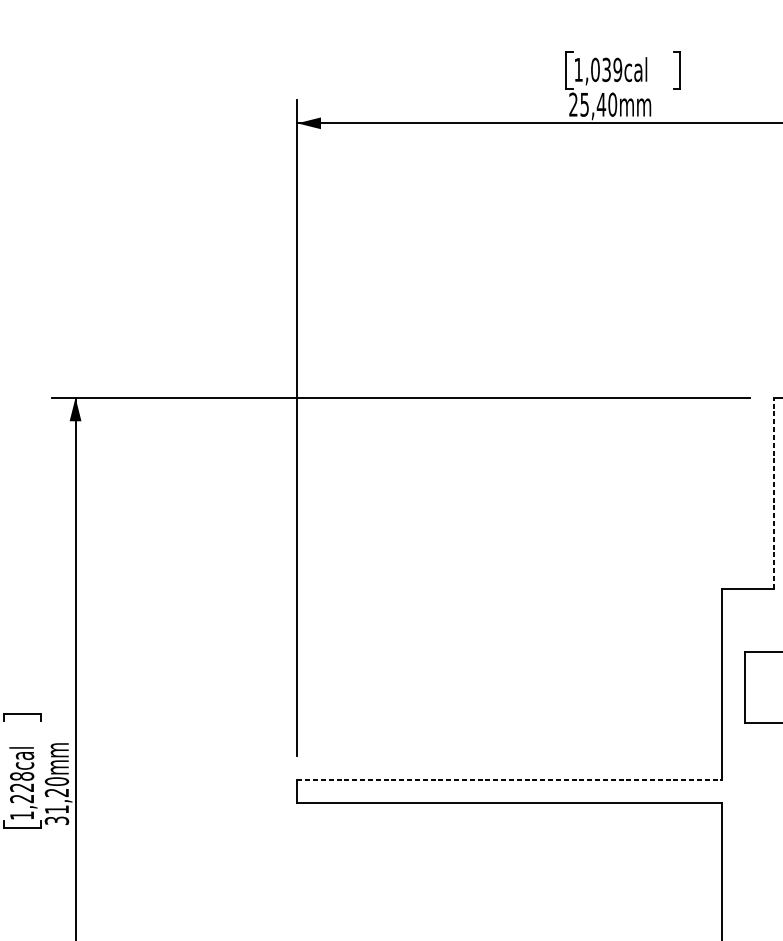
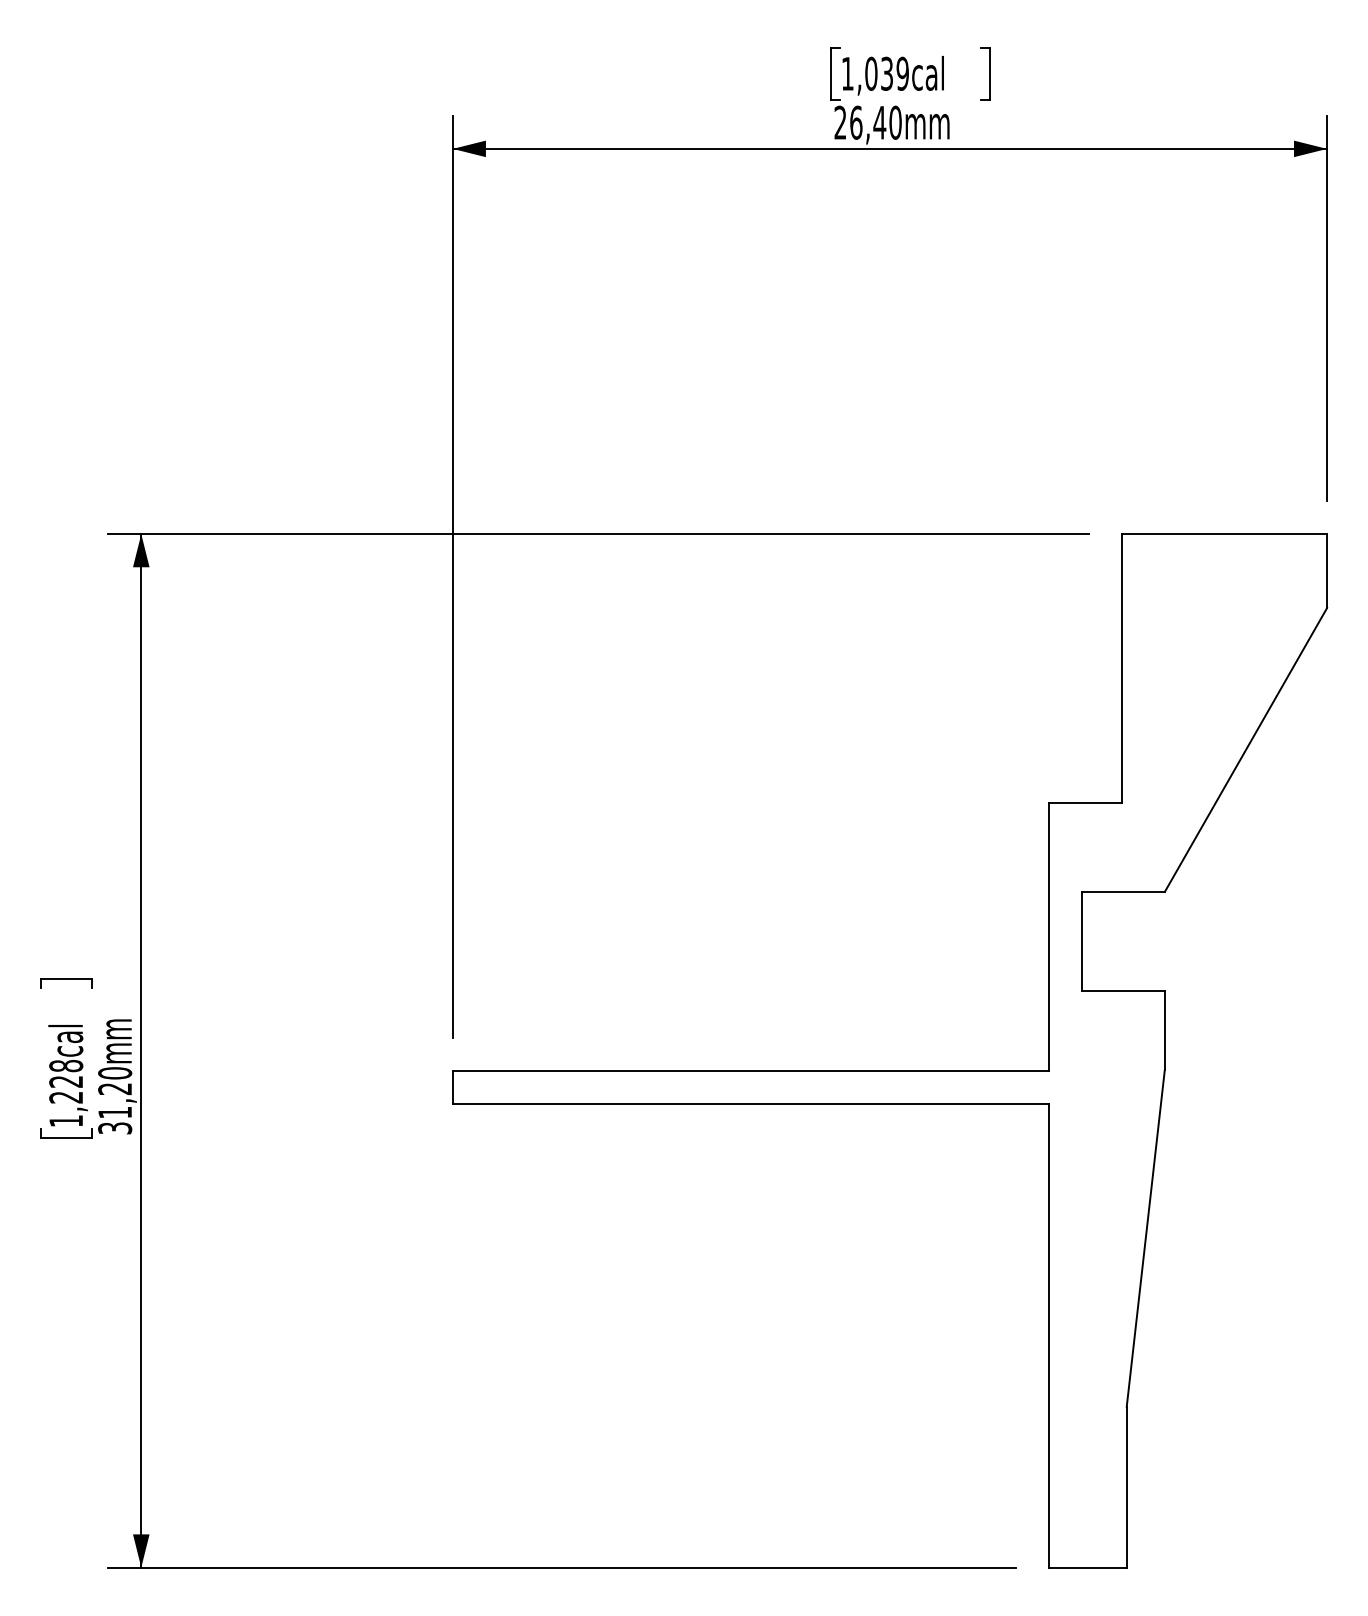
text: (584, 104) -> (856, 122), 25,40mm -> 26,40mm
line: (773, 492) -> (1121, 667), dashed -> solid
line: (510, 779) -> (751, 1070), dashed -> solid

